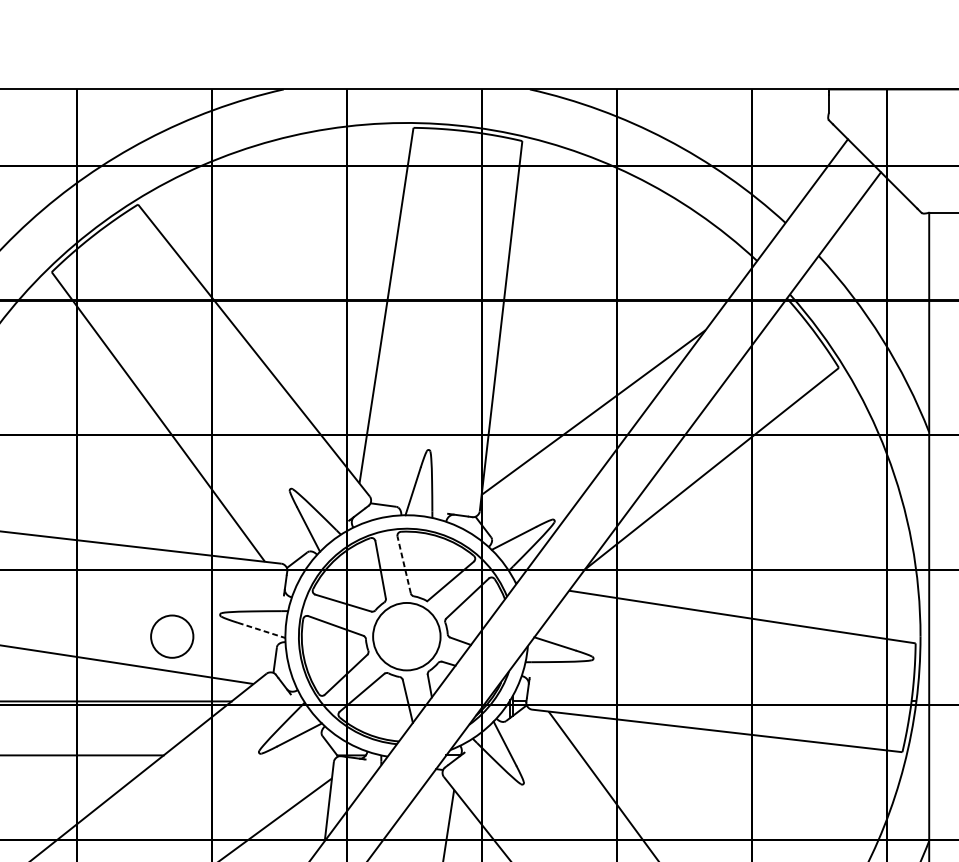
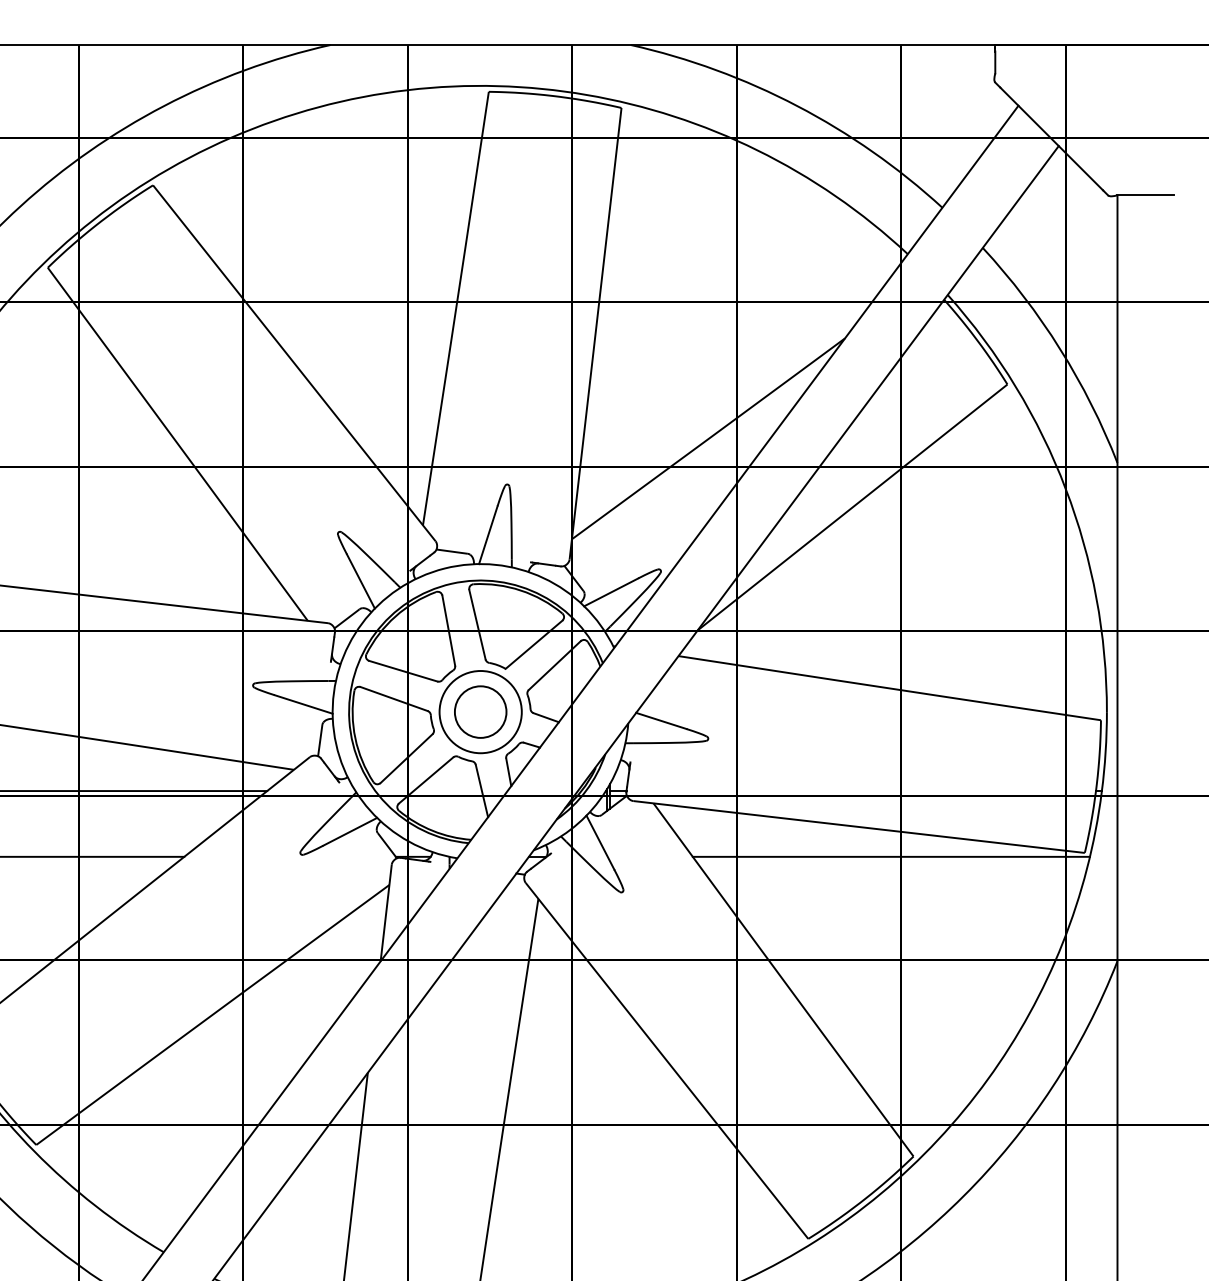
line: (404, 564) -> (477, 624), dashed -> solid
line: (262, 630) -> (304, 704), dashed -> solid
circle: (172, 636) -> (480, 711), moved
line: (743, 755) -> (890, 856), added

